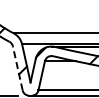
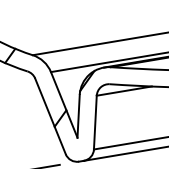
line: (17, 68) -> (50, 116), dashed -> solid

